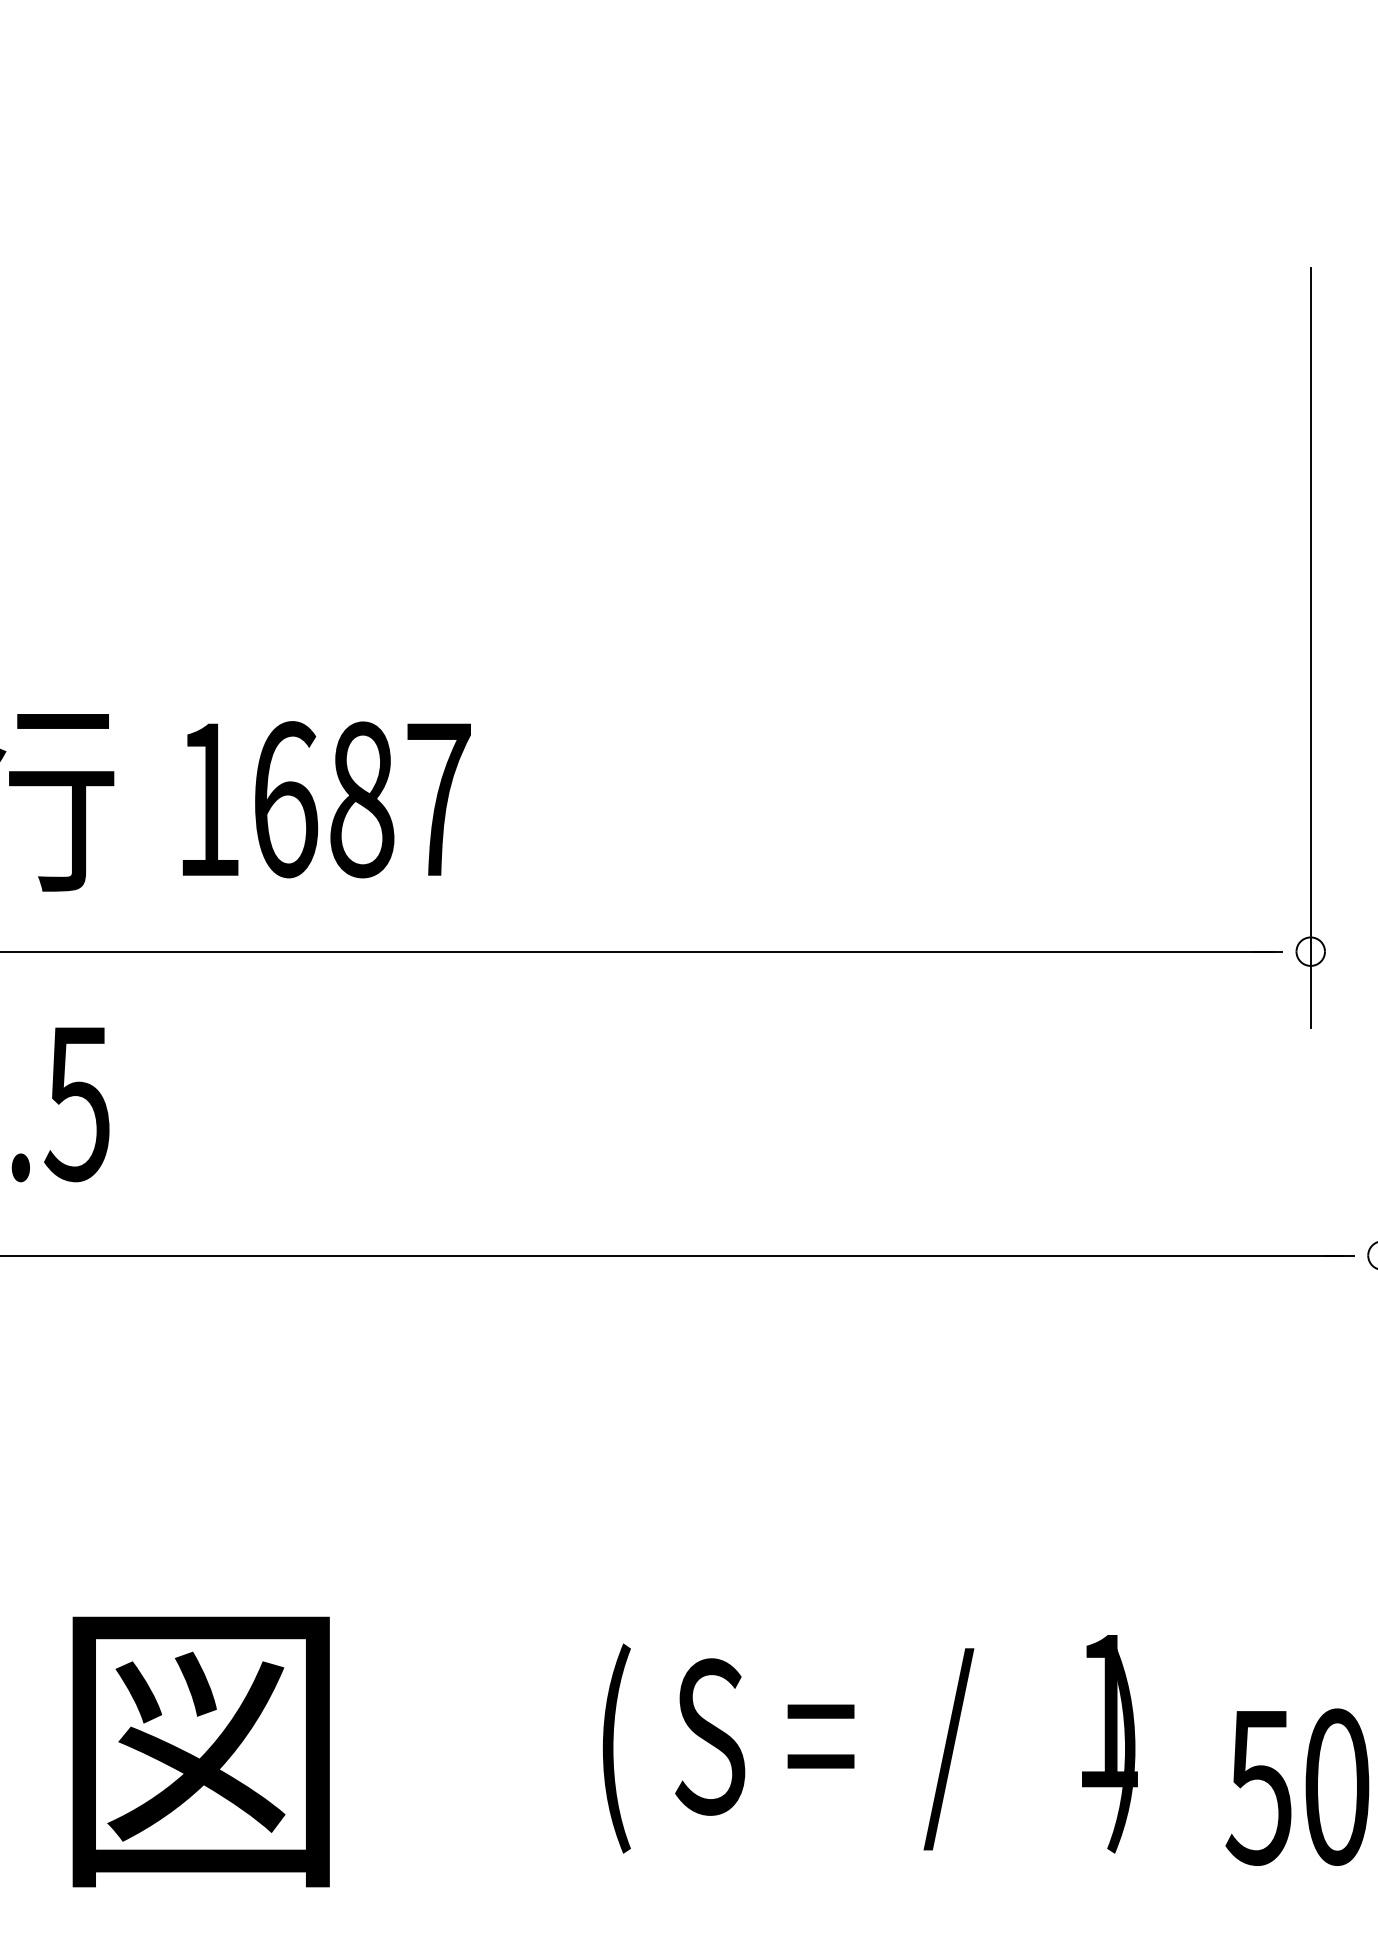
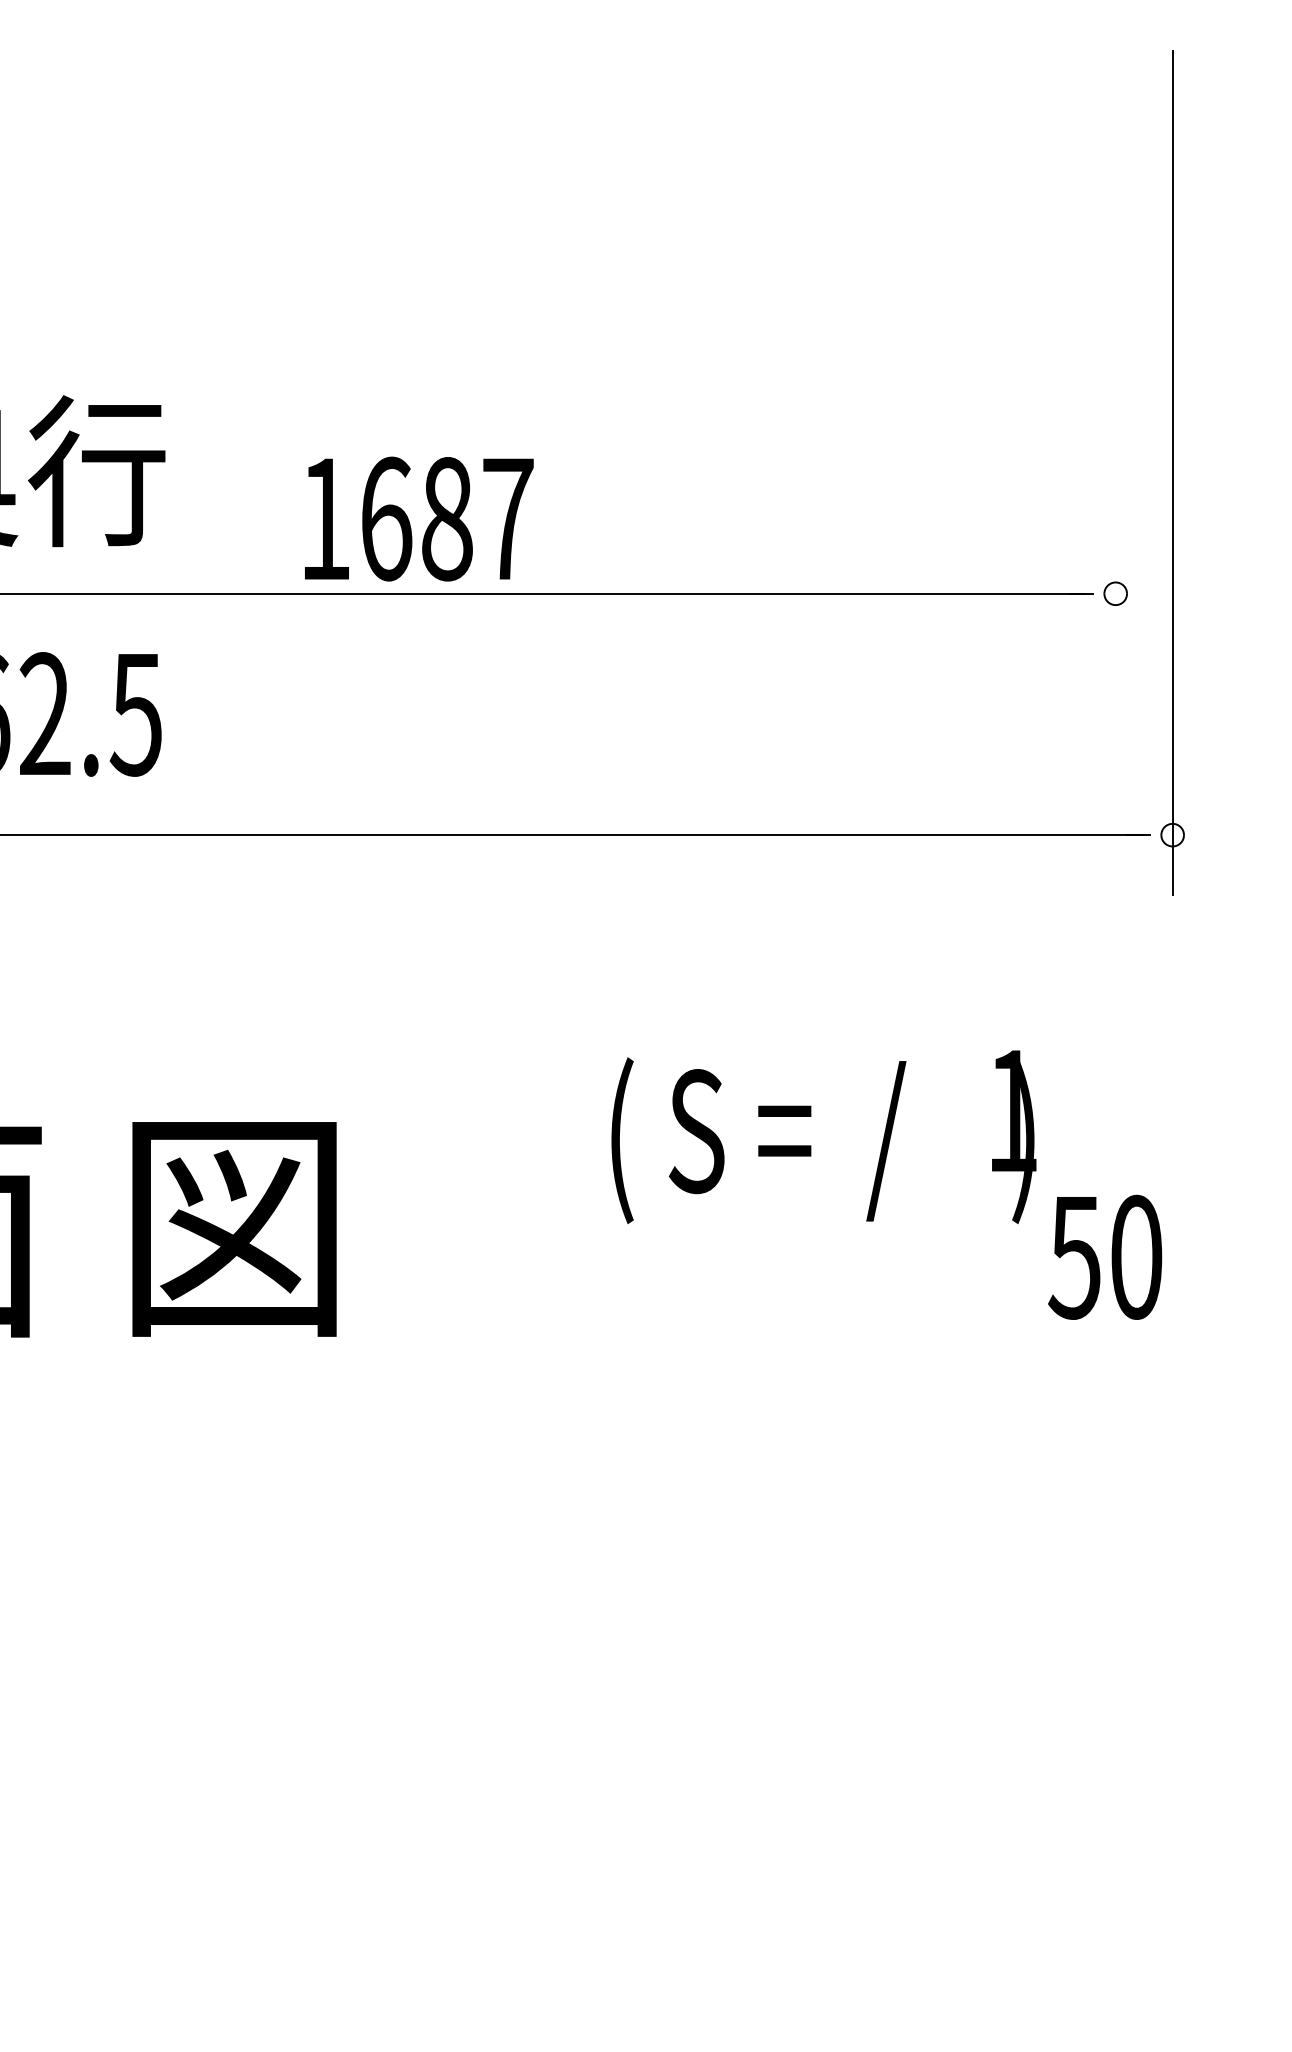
line: (1310, 647) -> (1115, 352), removed
text: (327, 798) -> (419, 518), moved
text: (869, 1743) -> (823, 1136), moved

